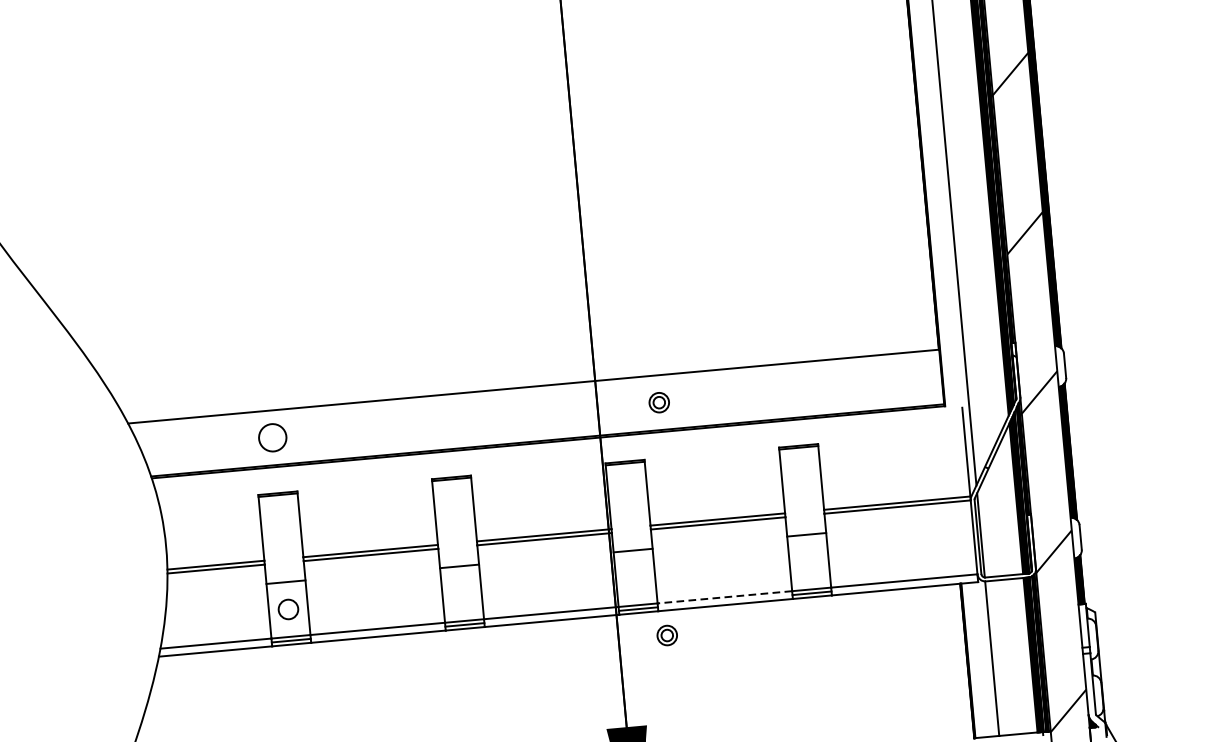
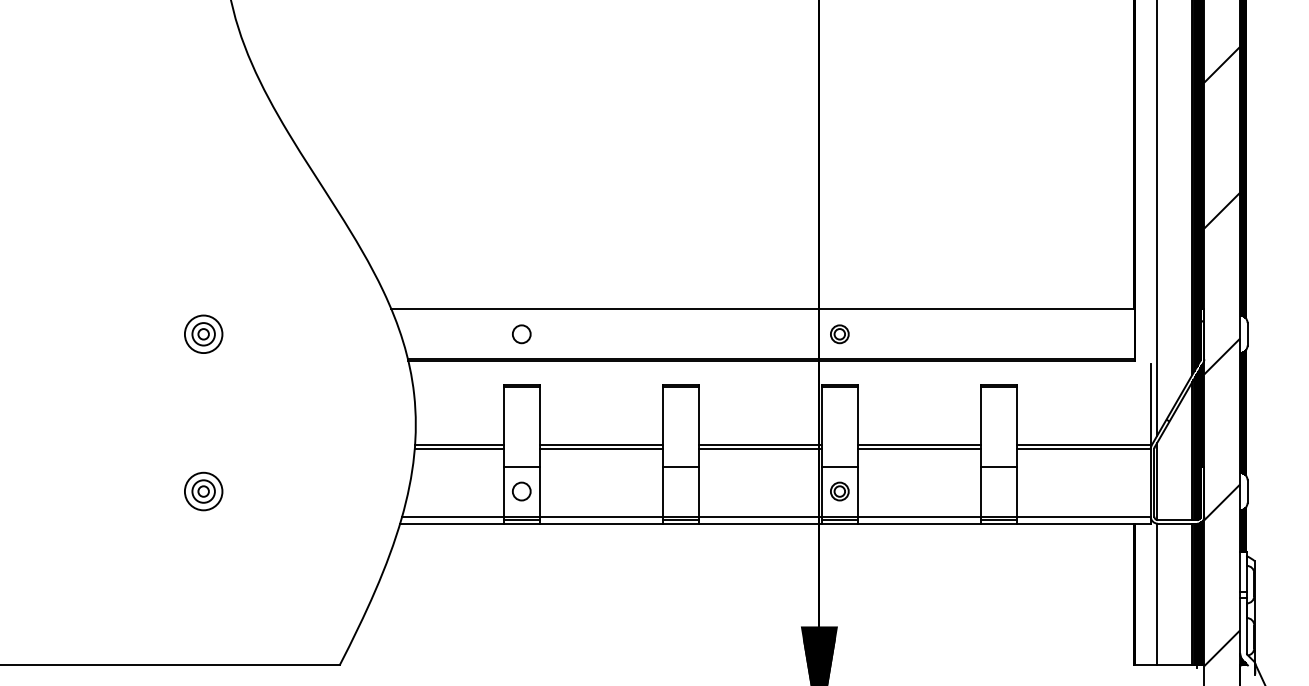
part: (658, 402) -> (839, 334), moved
circle: (272, 438) -> (521, 334), size x0.71
line: (725, 597) -> (919, 516), dashed -> solid
part: (666, 635) -> (839, 491), moved

